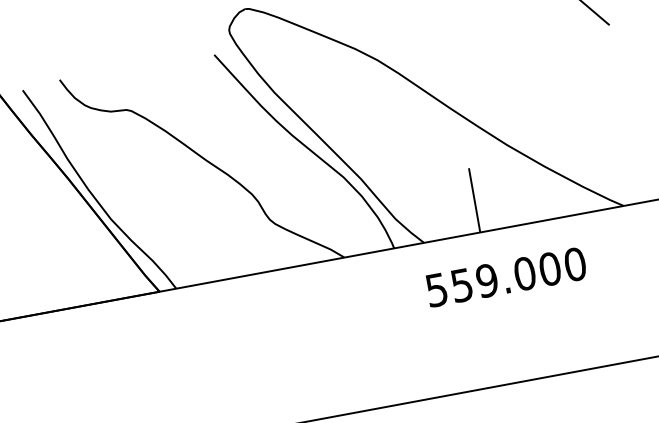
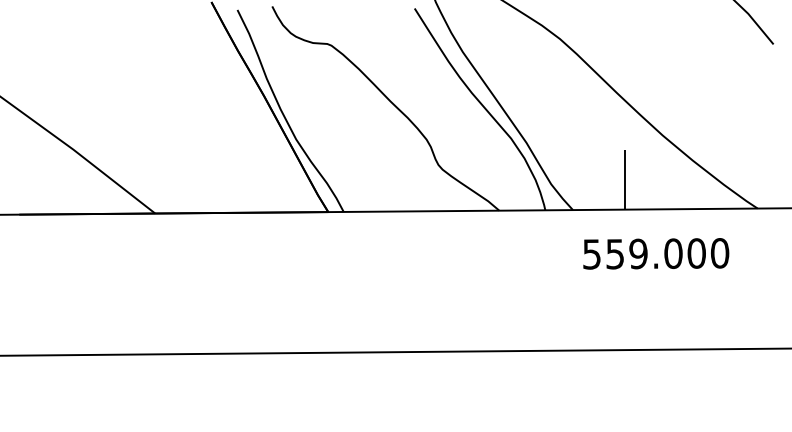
text: (506, 276) -> (656, 253), moved

